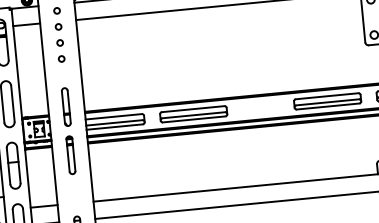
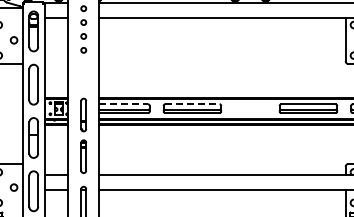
line: (193, 109) -> (192, 104), solid -> dashed
line: (114, 116) -> (124, 104), solid -> dashed
part: (68, 130) -> (83, 135), moved

